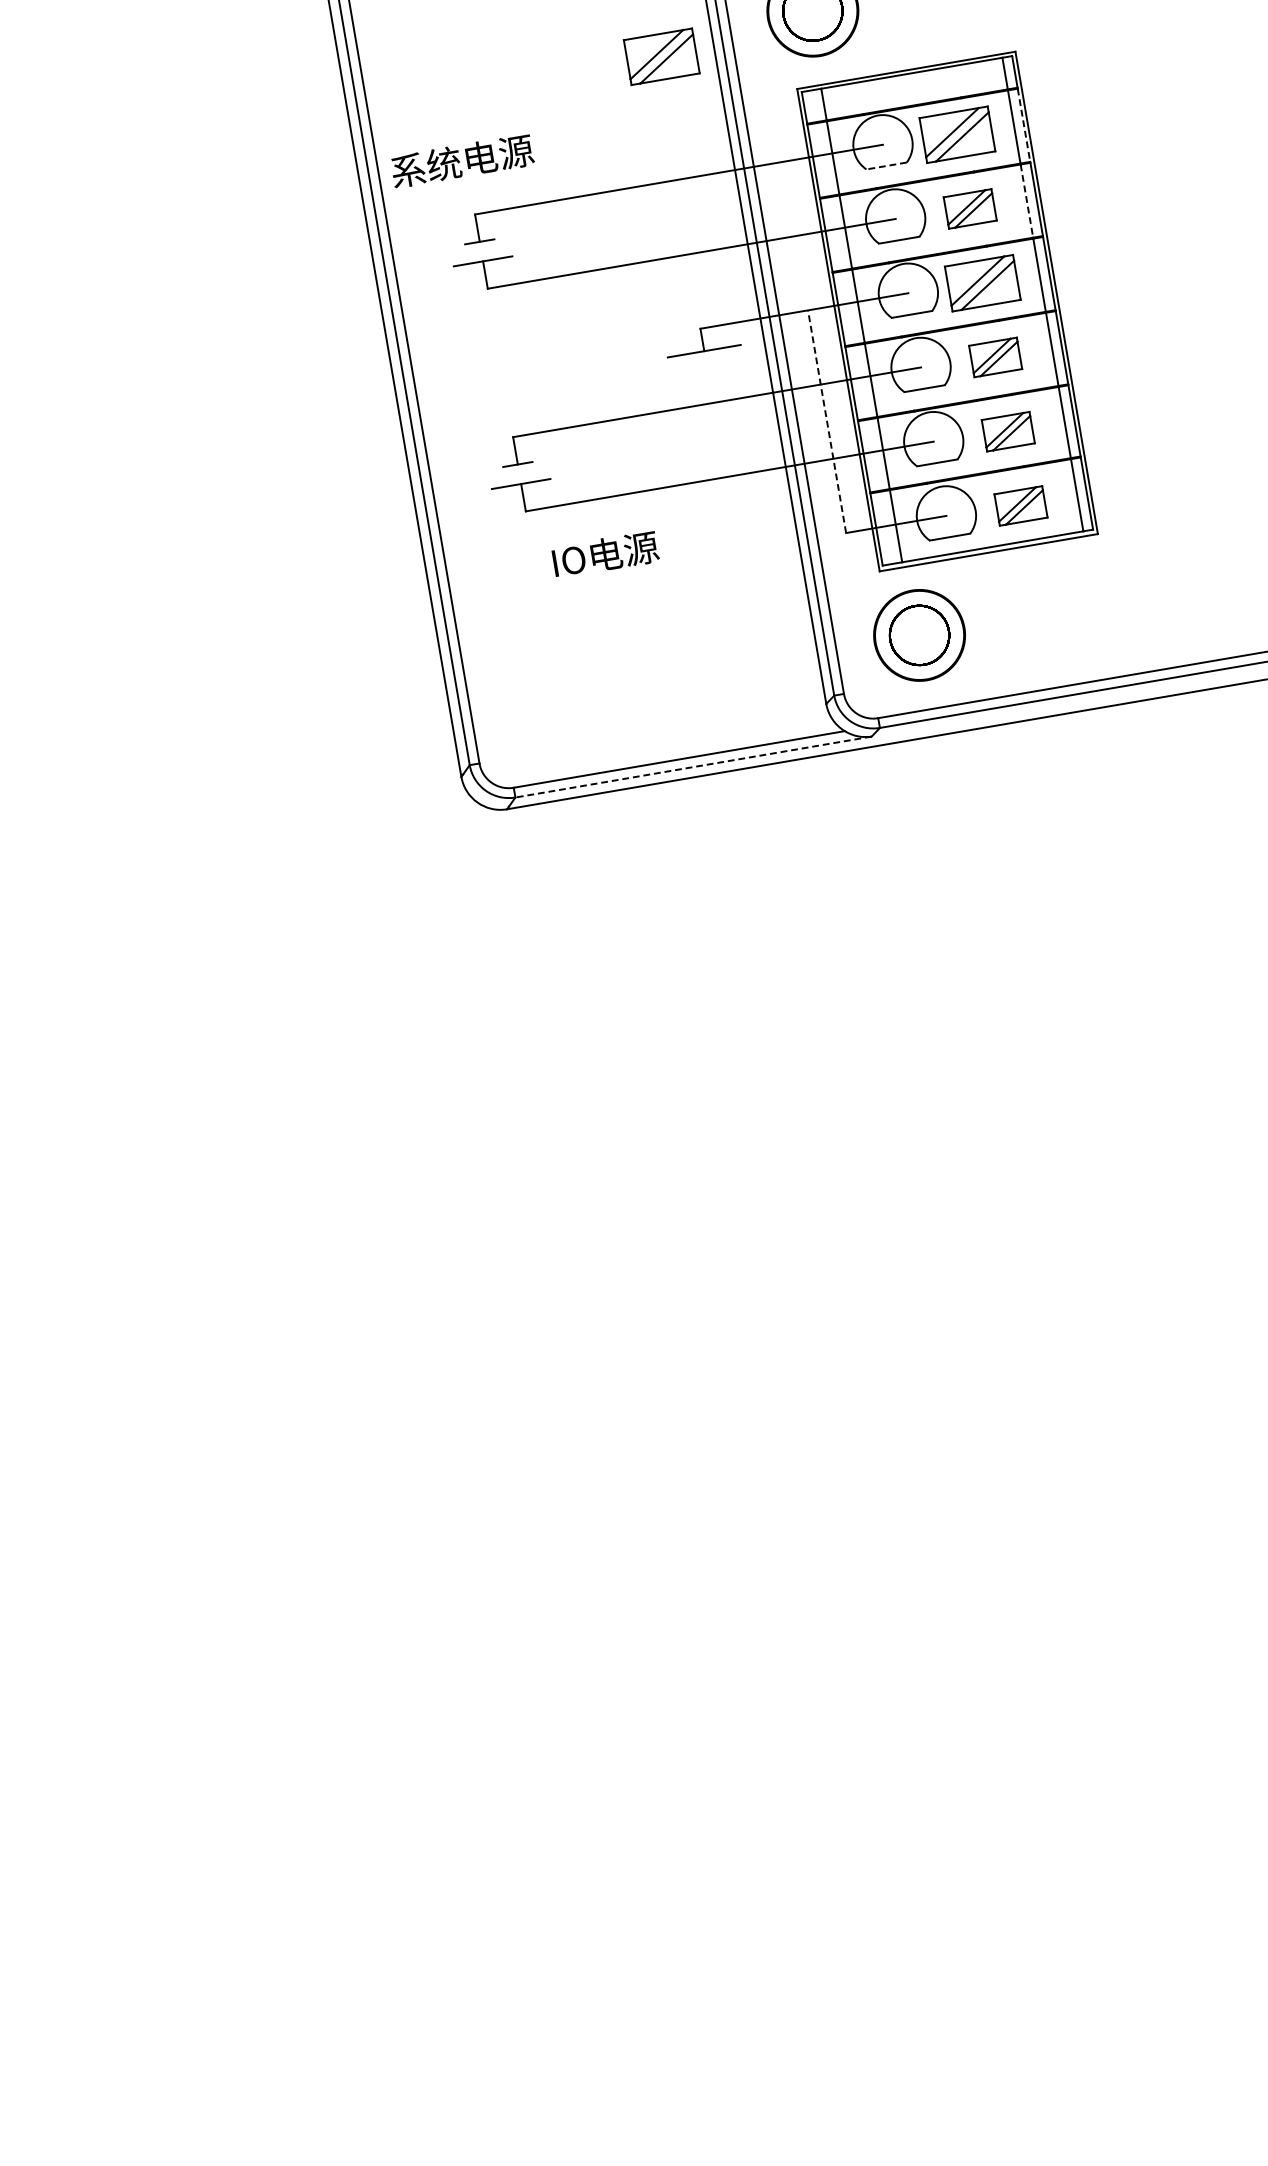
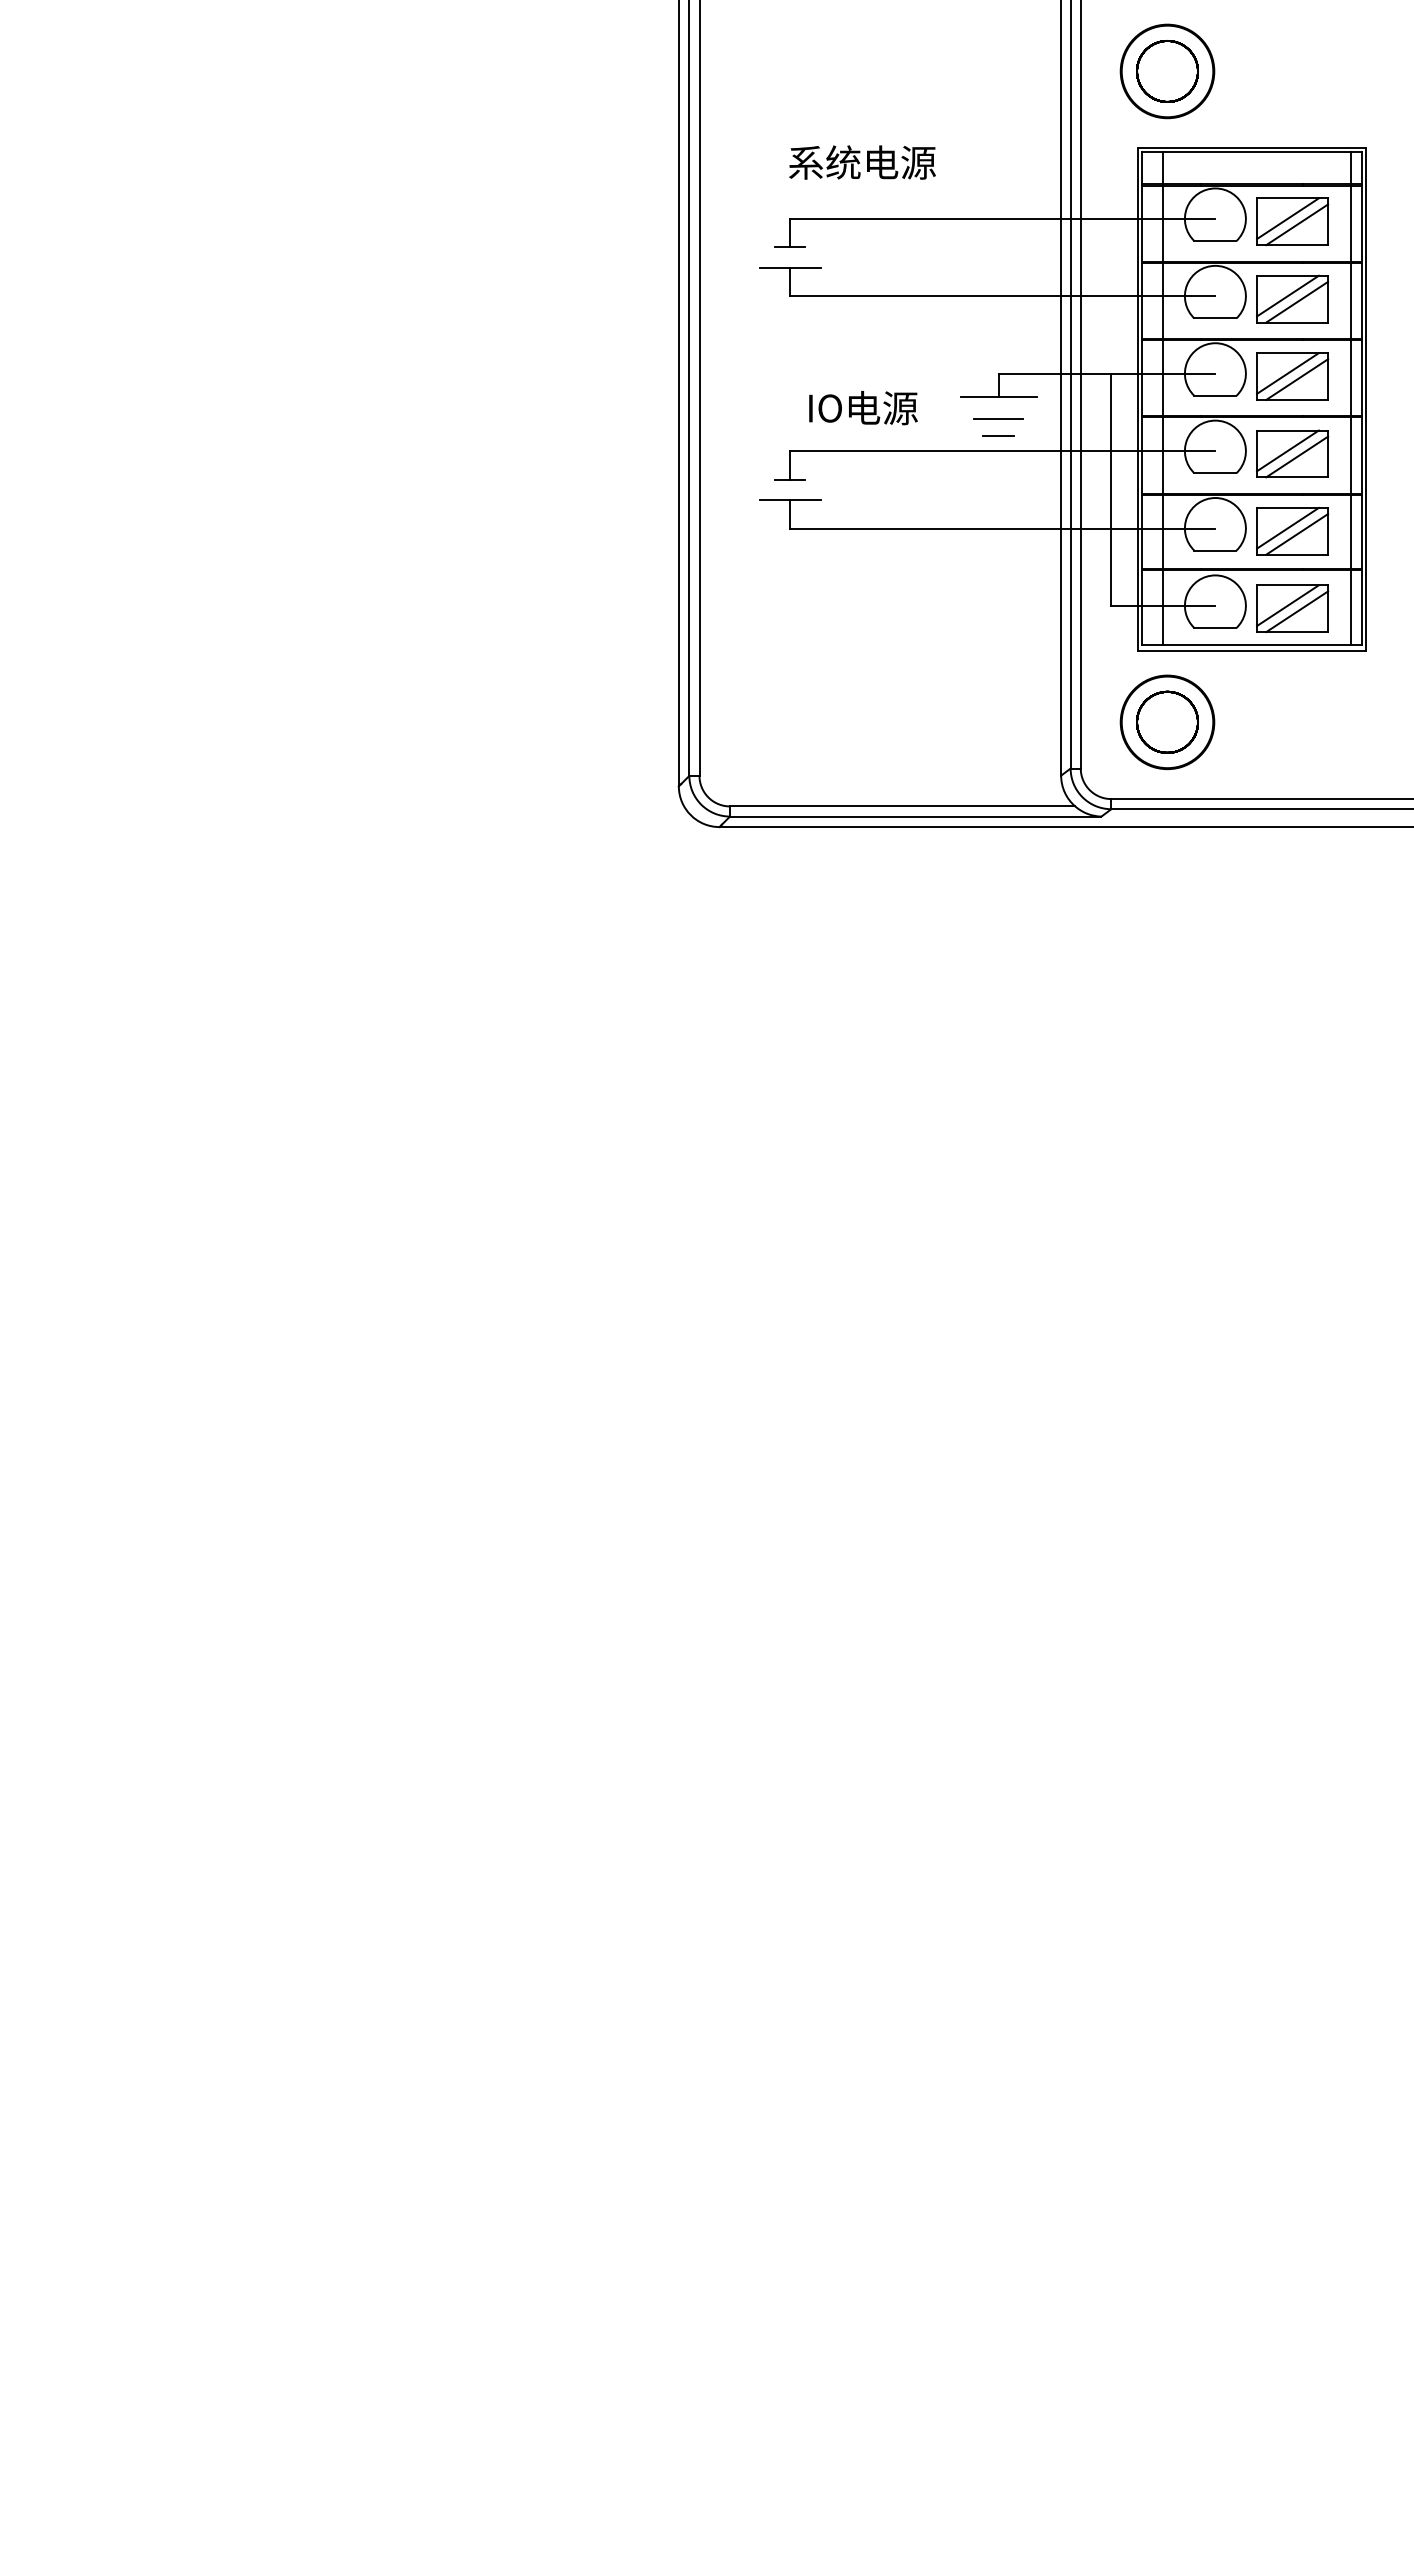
part: (661, 56) -> (1006, 91), removed
line: (1024, 126) -> (1361, 224), dashed -> solid
text: (462, 160) -> (862, 162), moved
line: (885, 166) -> (1214, 241), dashed -> solid
line: (1027, 201) -> (1351, 301), dashed -> solid
part: (969, 208) -> (1292, 298), size x1.43
part: (995, 357) -> (1292, 453), size x1.43
line: (707, 371) -> (998, 418), added
line: (710, 388) -> (998, 435), added
line: (826, 421) -> (1110, 489), dashed -> solid
part: (1008, 431) -> (1292, 531), size x1.43
part: (1020, 505) -> (1292, 608), size x1.43
text: (605, 554) -> (863, 408), moved
line: (693, 767) -> (915, 816), dashed -> solid

